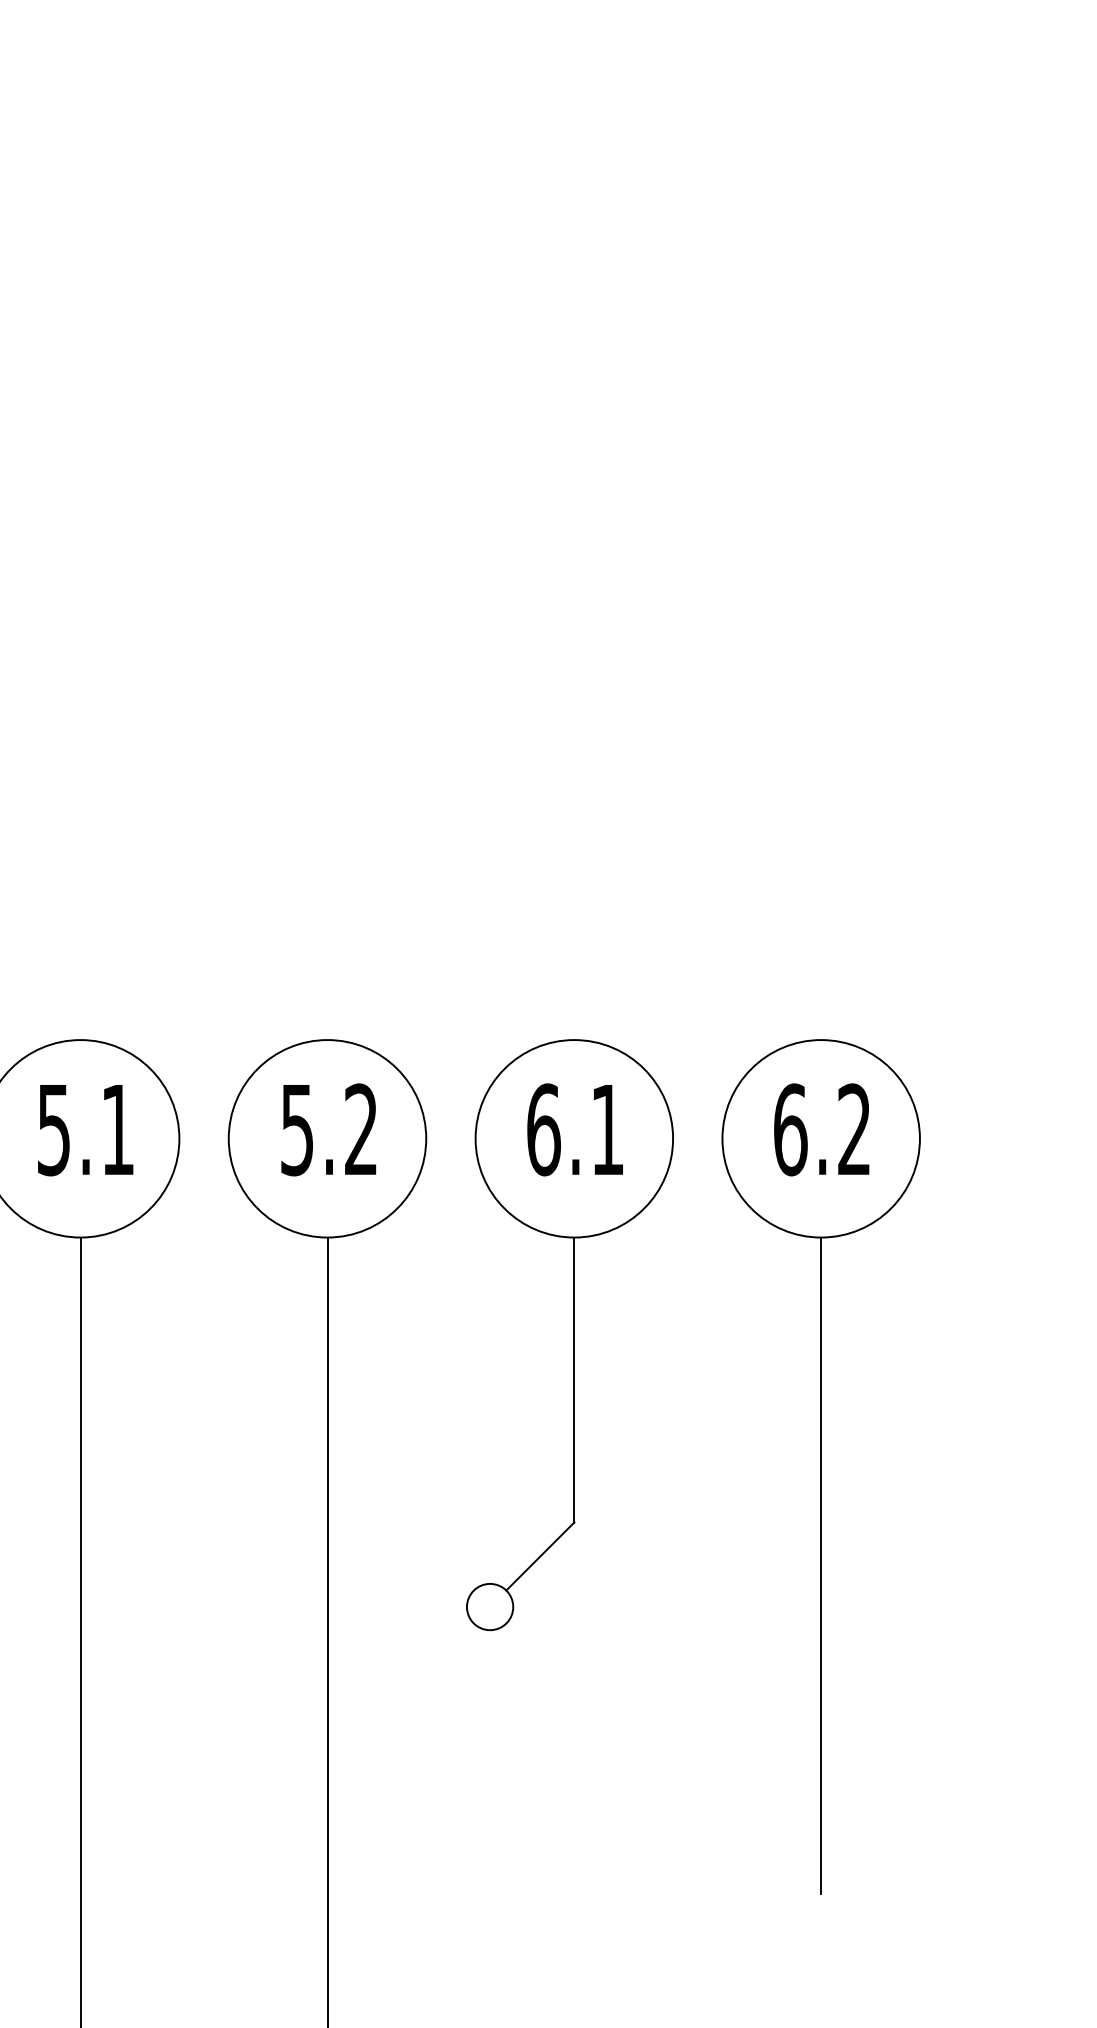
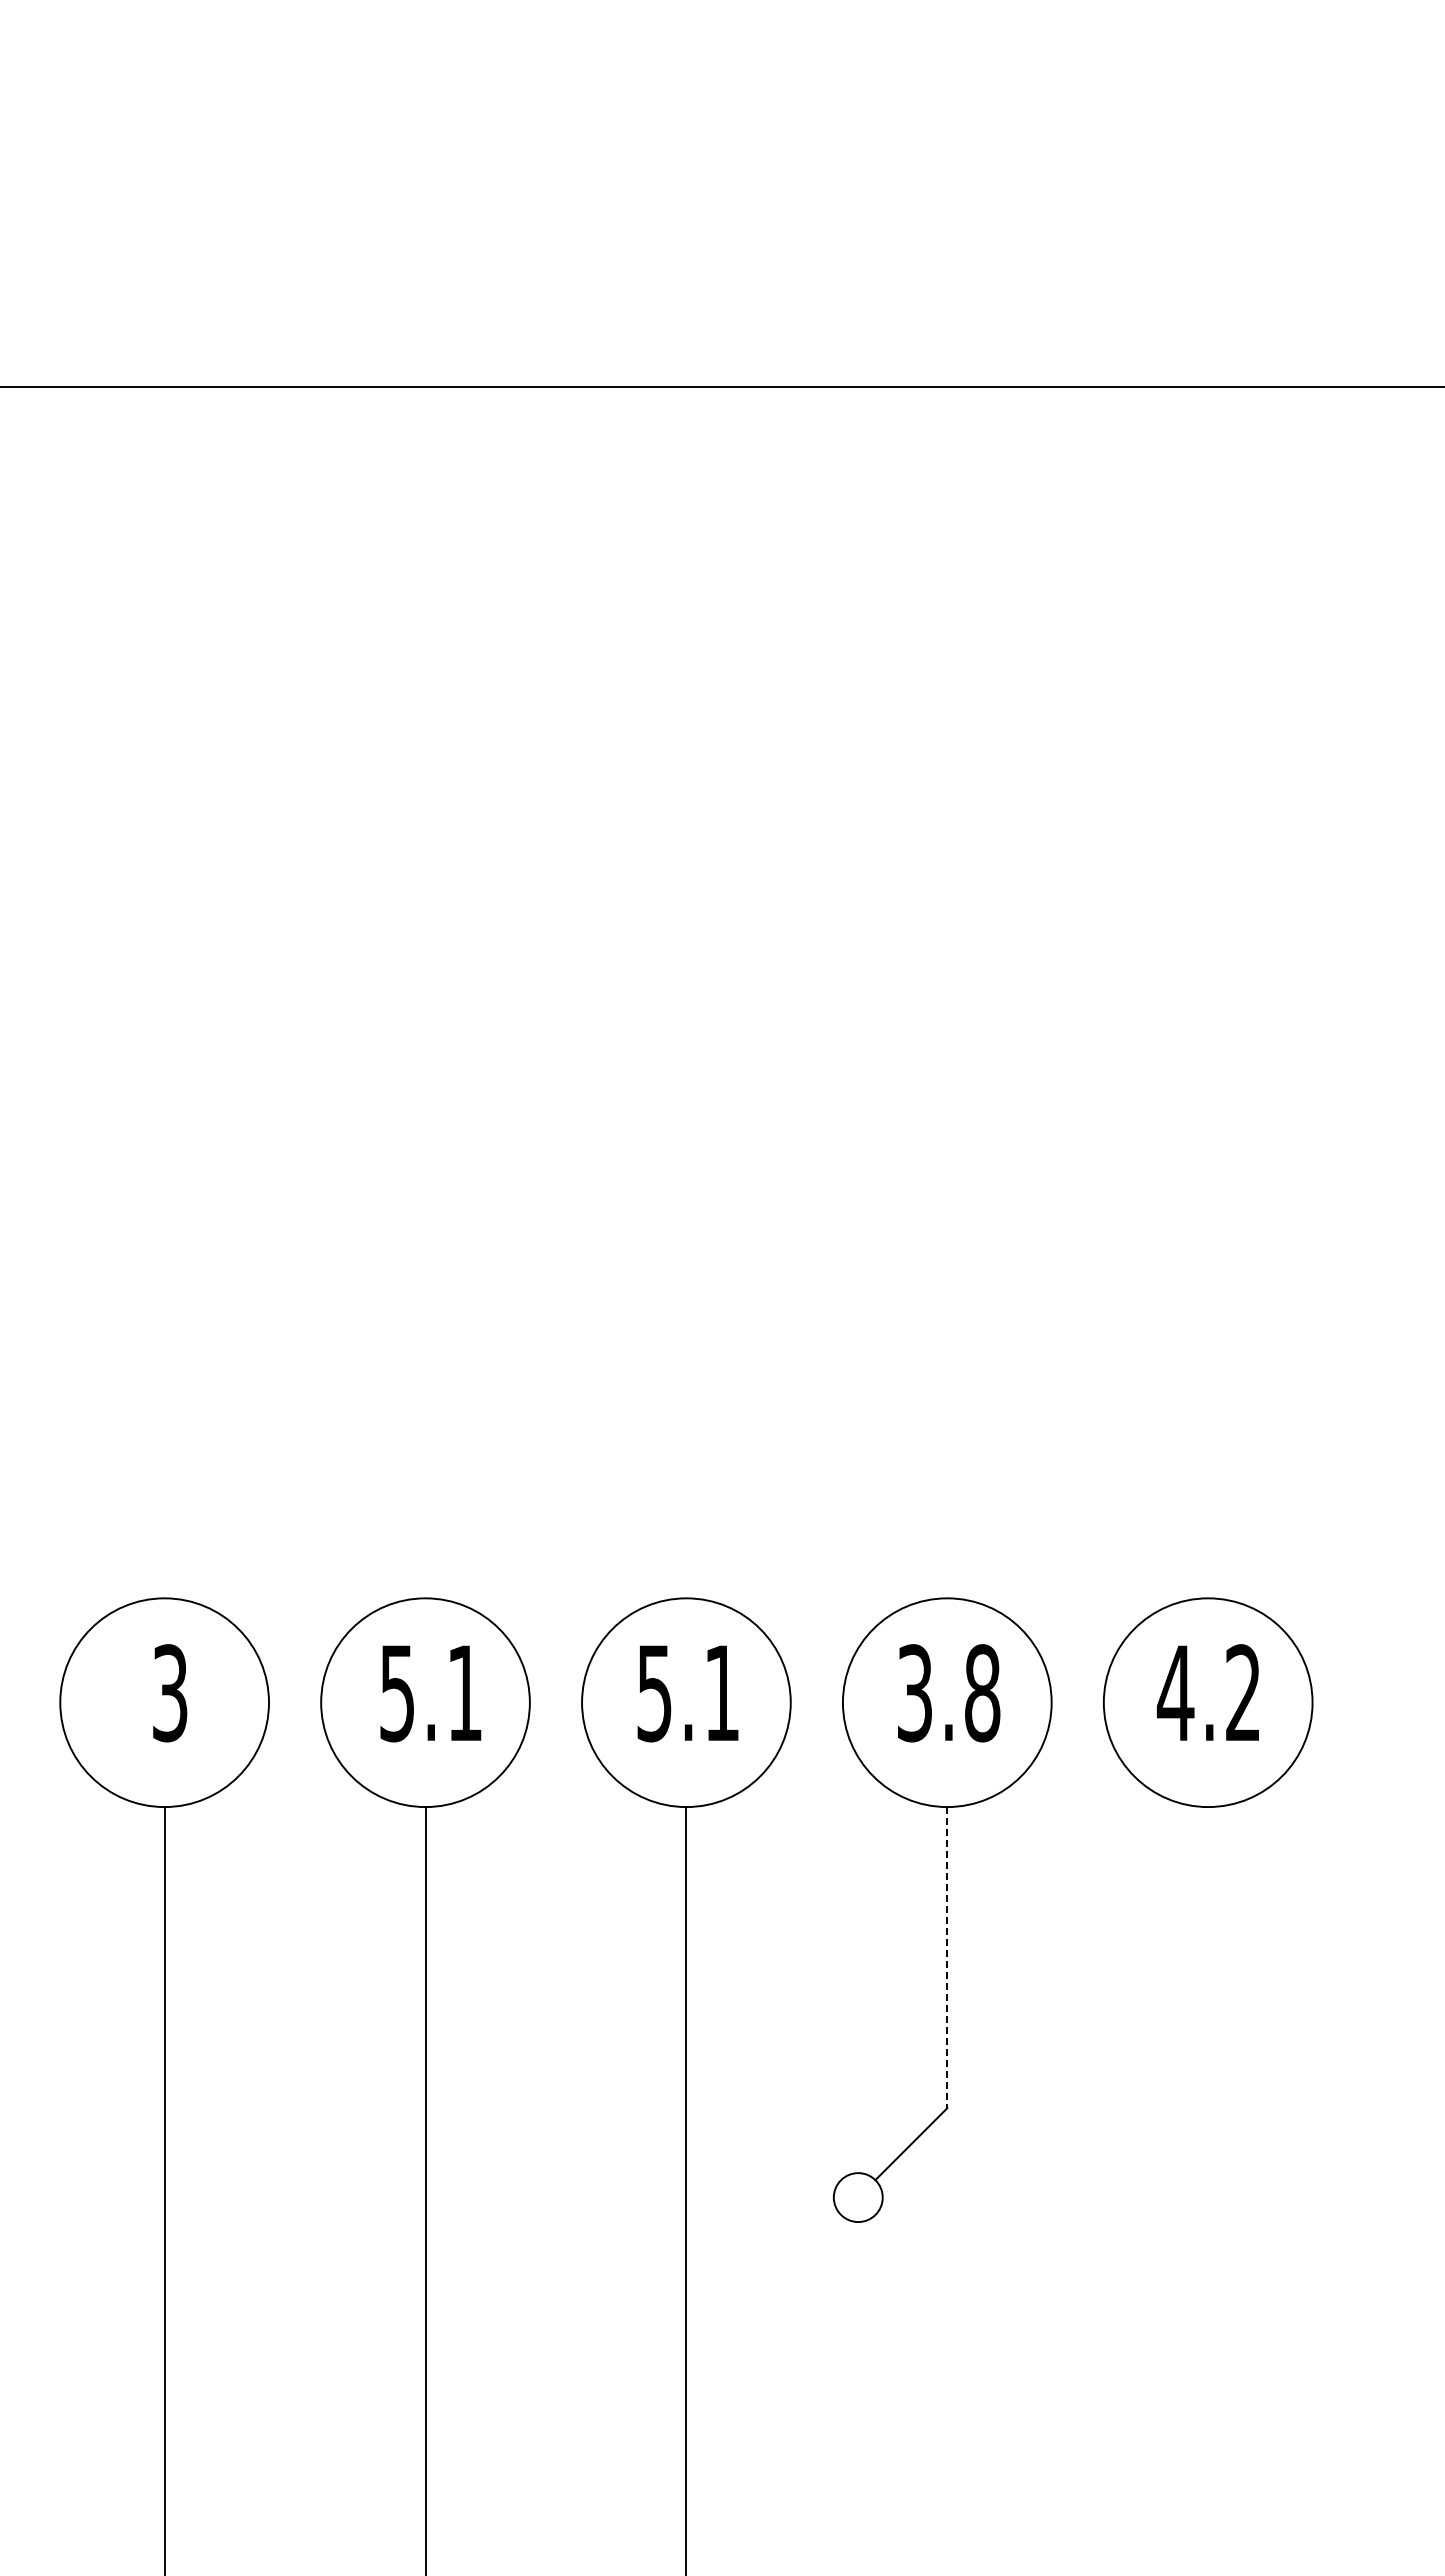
text: (360, 1129) -> (721, 1692), 5.2 -> 5.1
text: (575, 1130) -> (948, 1693), 6.1 -> 3.8
text: (790, 1130) -> (1175, 1693), 6.2 -> 4.2
line: (574, 1379) -> (947, 1957), solid -> dashed
line: (821, 1565) -> (1208, 2153), removed

